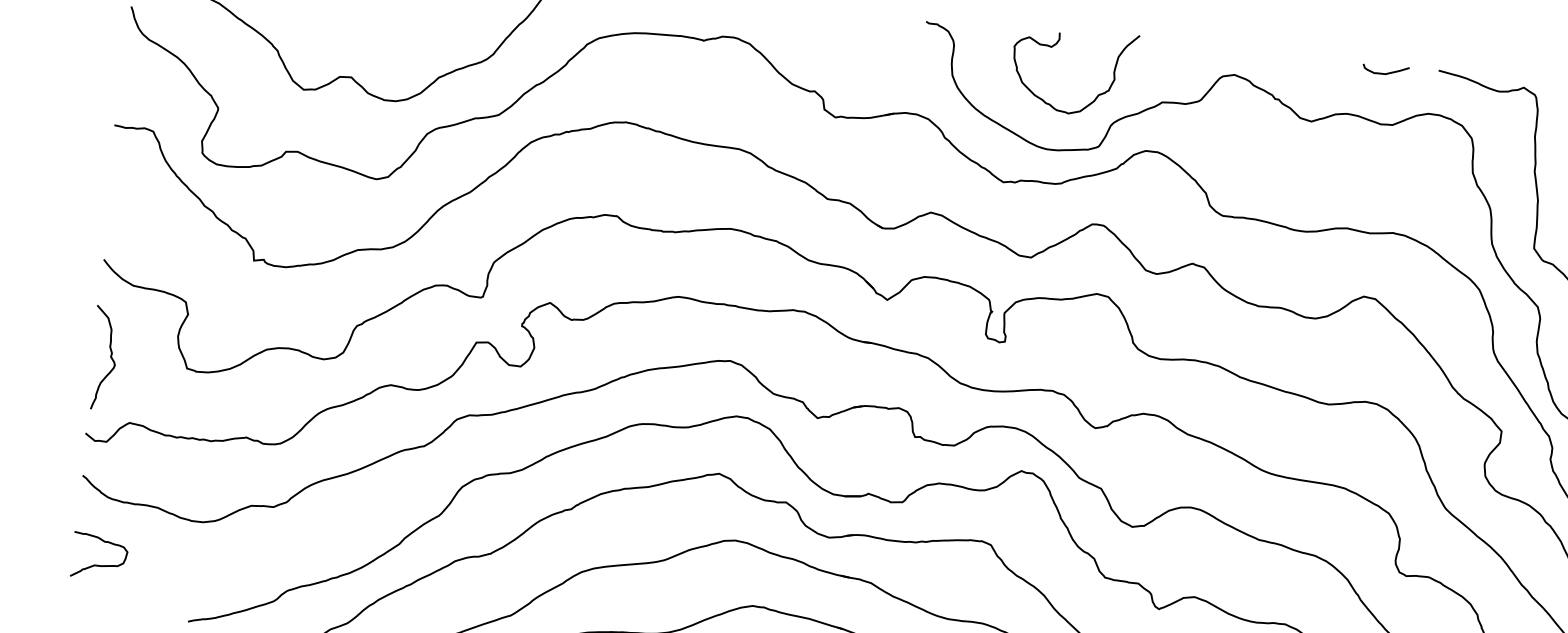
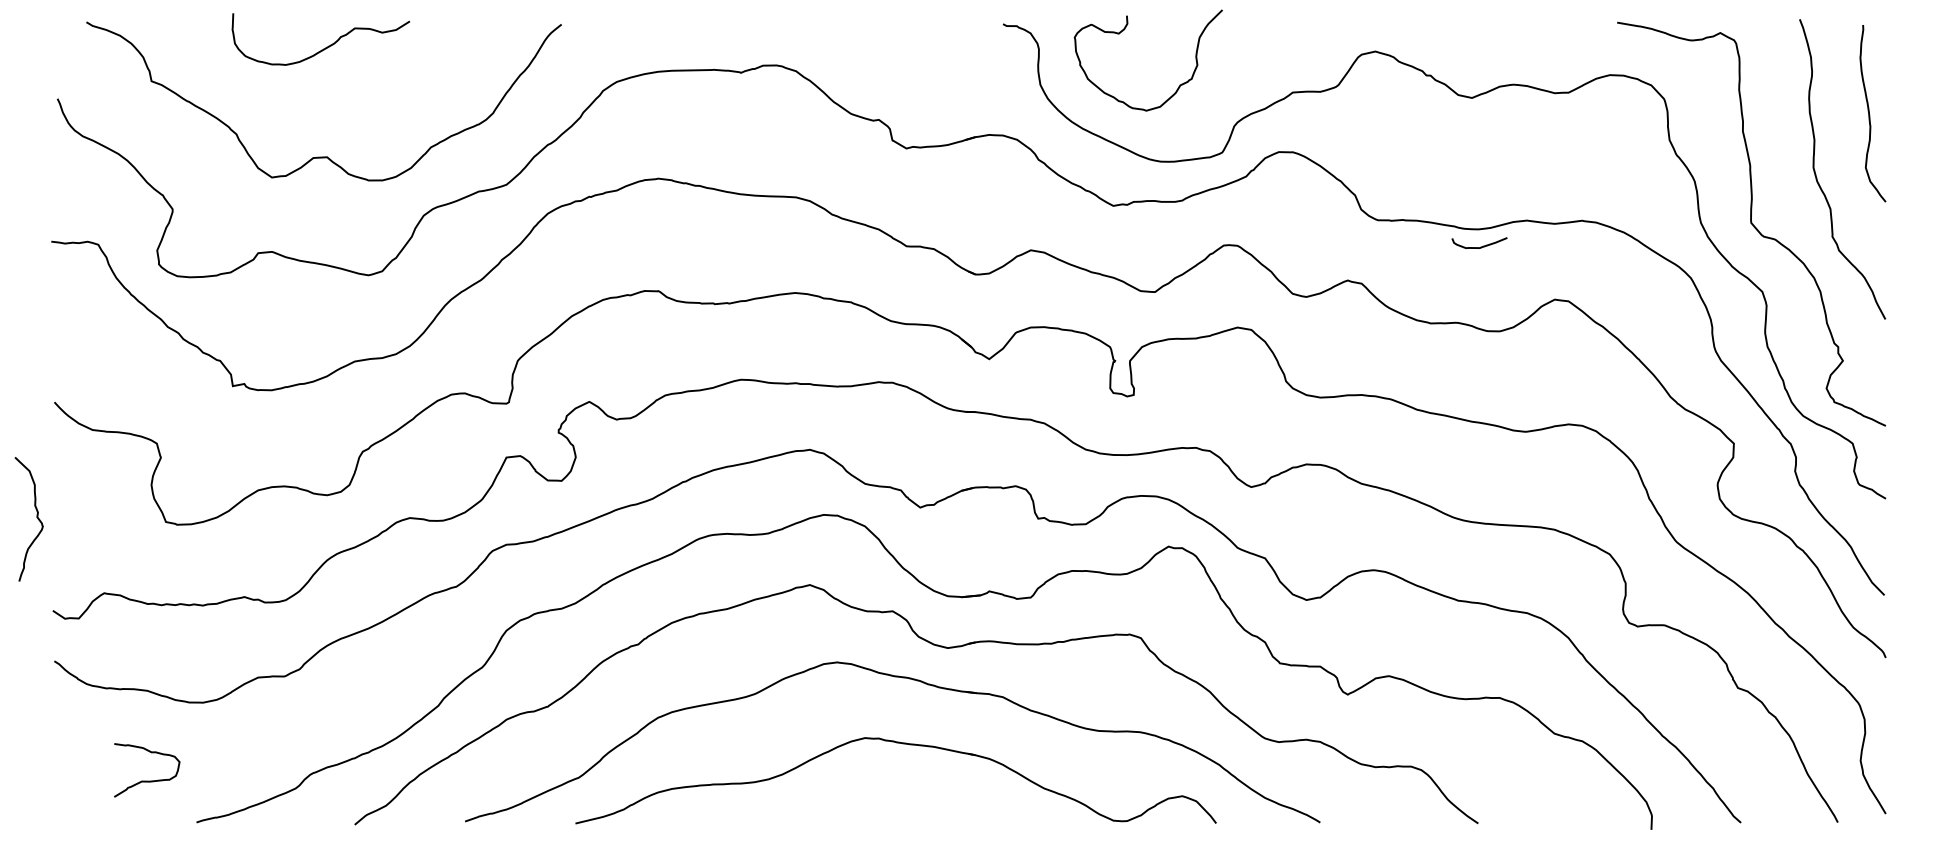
curve: (1055, 45) -> (1123, 31), moved
curve: (1386, 72) -> (1480, 246), moved
curve: (110, 357) -> (36, 517), moved
curve: (99, 564) -> (147, 780), moved

